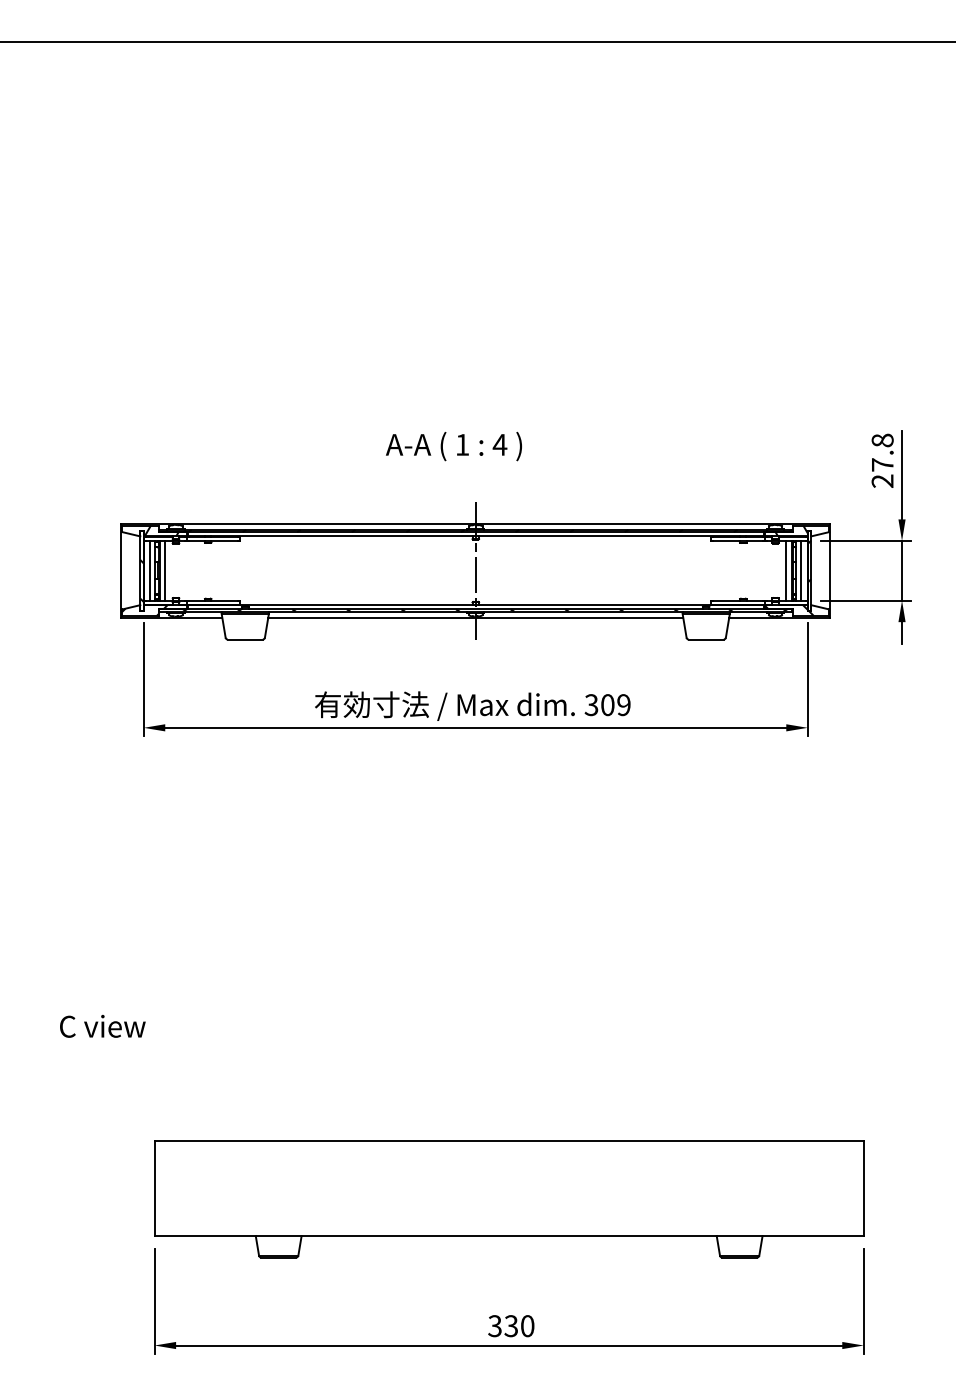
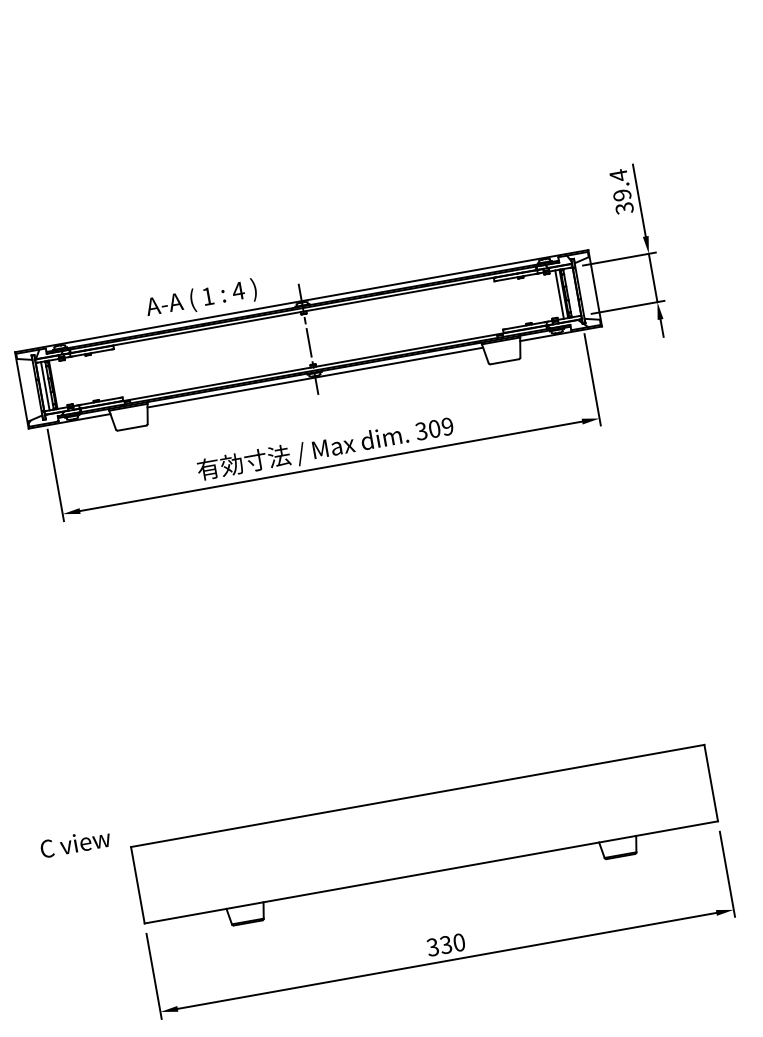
text: (453, 446) -> (201, 299), moved
text: (882, 460) -> (621, 191), 27.8 -> 39.4
line: (165, 570) -> (57, 383), removed
line: (801, 570) -> (571, 292), removed
text: (102, 1025) -> (75, 842), moved

